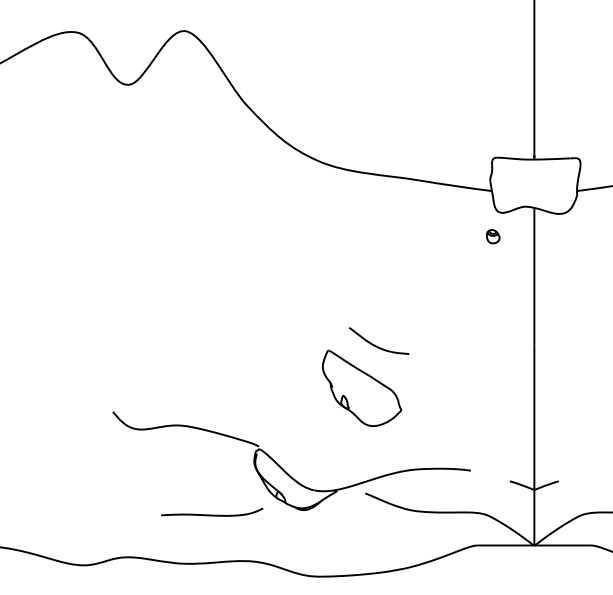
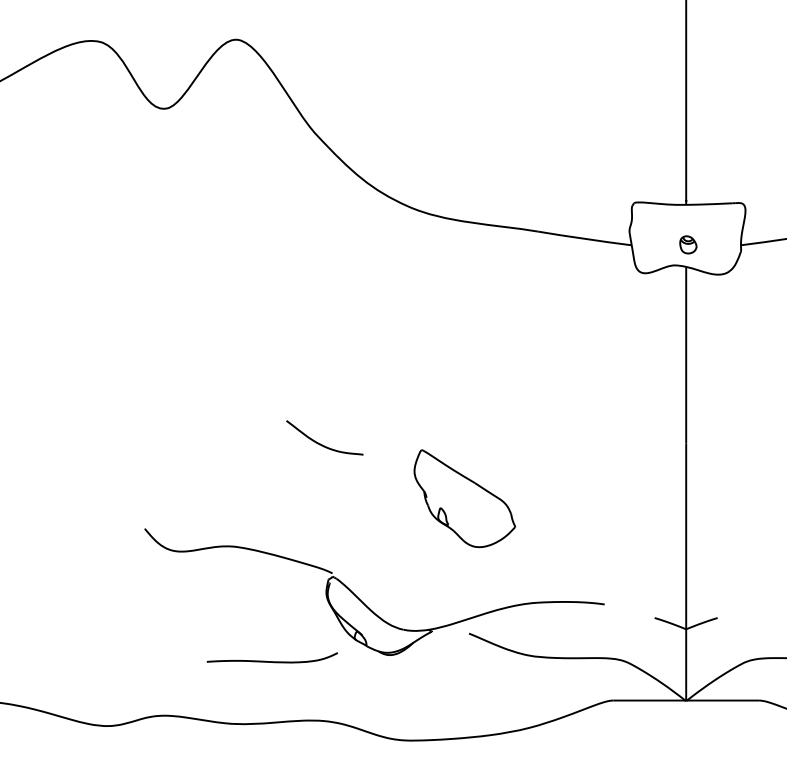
part: (493, 236) -> (688, 244), moved
part: (375, 345) -> (320, 443), moved

